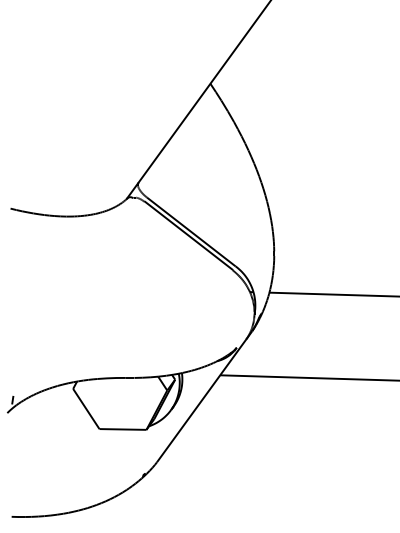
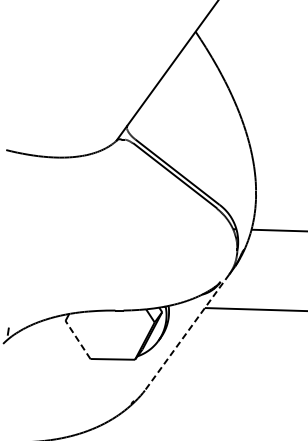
line: (201, 401) -> (187, 332), solid -> dashed
line: (86, 409) -> (78, 340), solid -> dashed

